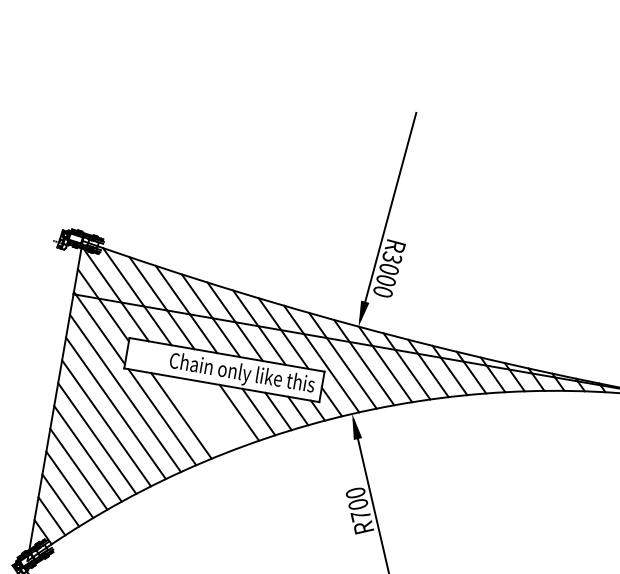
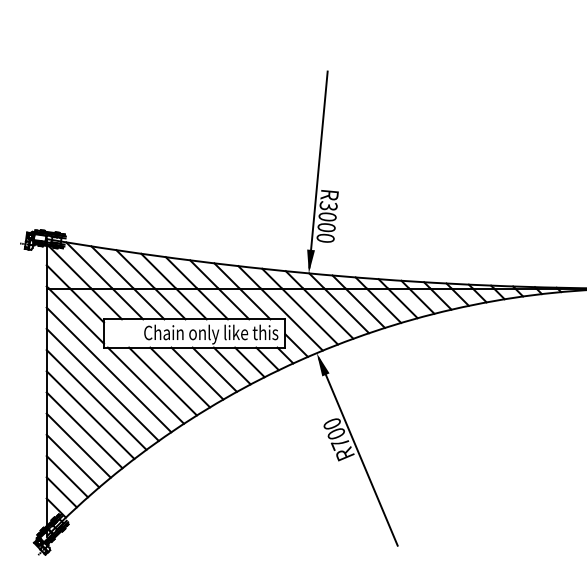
line: (220, 413) -> (197, 373), added
line: (201, 414) -> (180, 377), added

